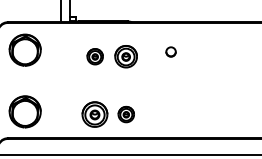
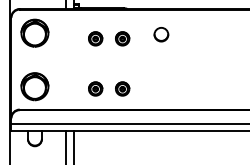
part: (171, 51) -> (161, 34), size x1.67
part: (126, 56) -> (122, 38), size x0.71
part: (95, 113) -> (95, 88), size x0.62

